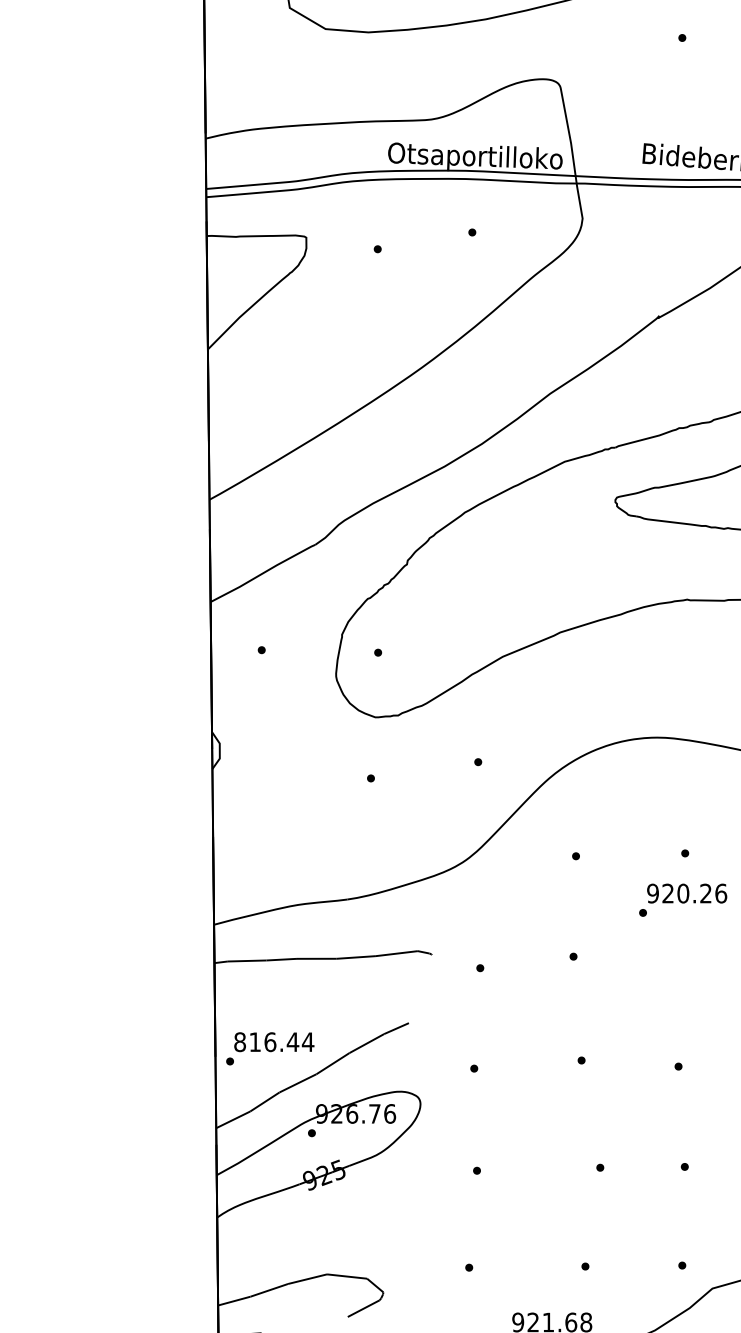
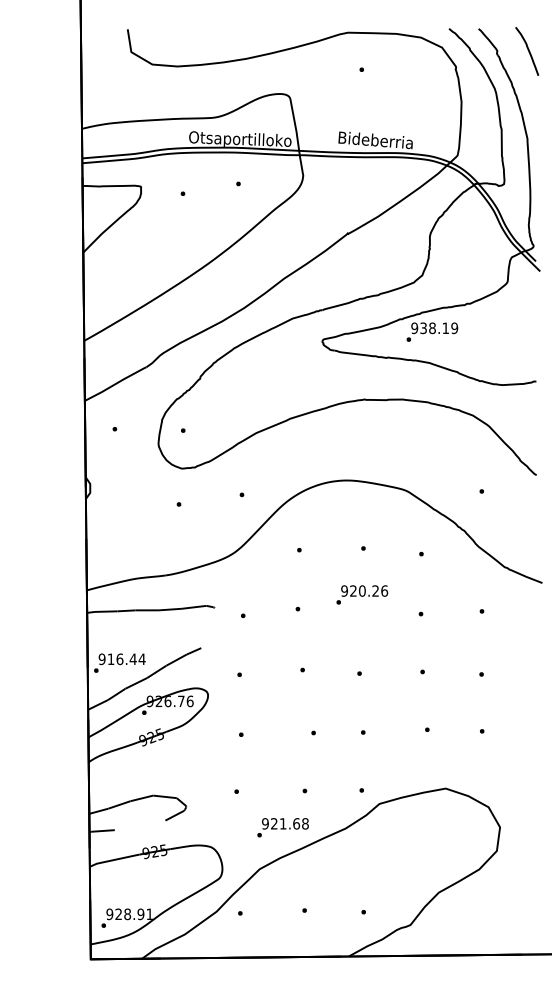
text: (683, 899) -> (362, 594), moved
text: (238, 1042) -> (101, 659), 816.44 -> 916.44

